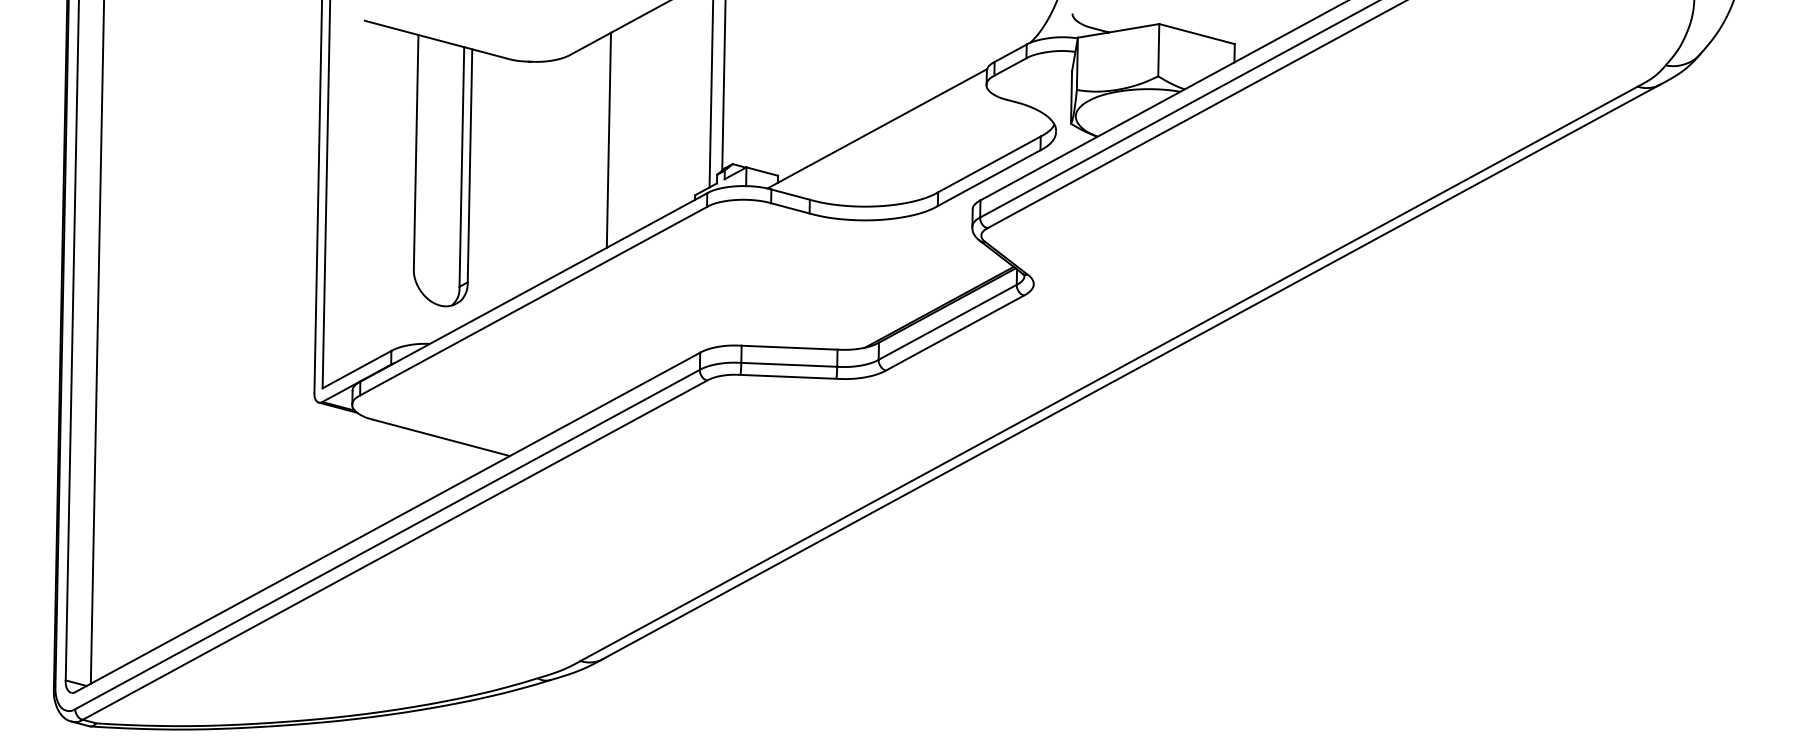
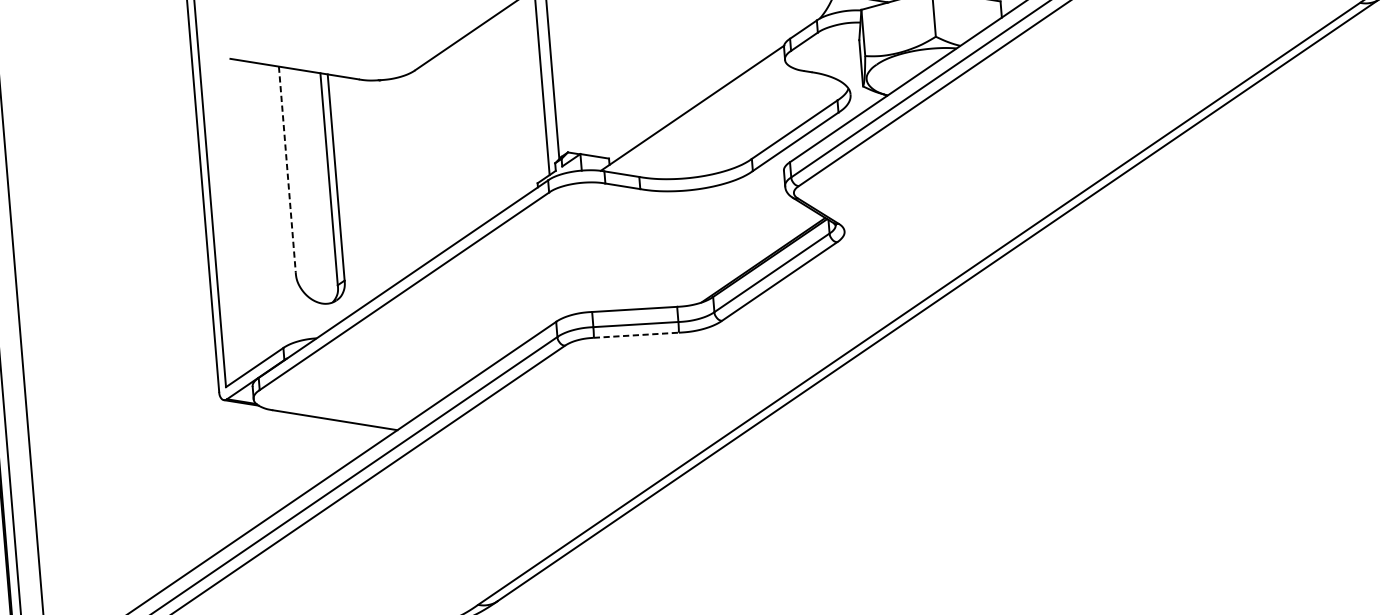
line: (608, 139) -> (456, 141), removed
line: (416, 151) -> (287, 169), solid -> dashed
line: (788, 376) -> (636, 334), solid -> dashed

